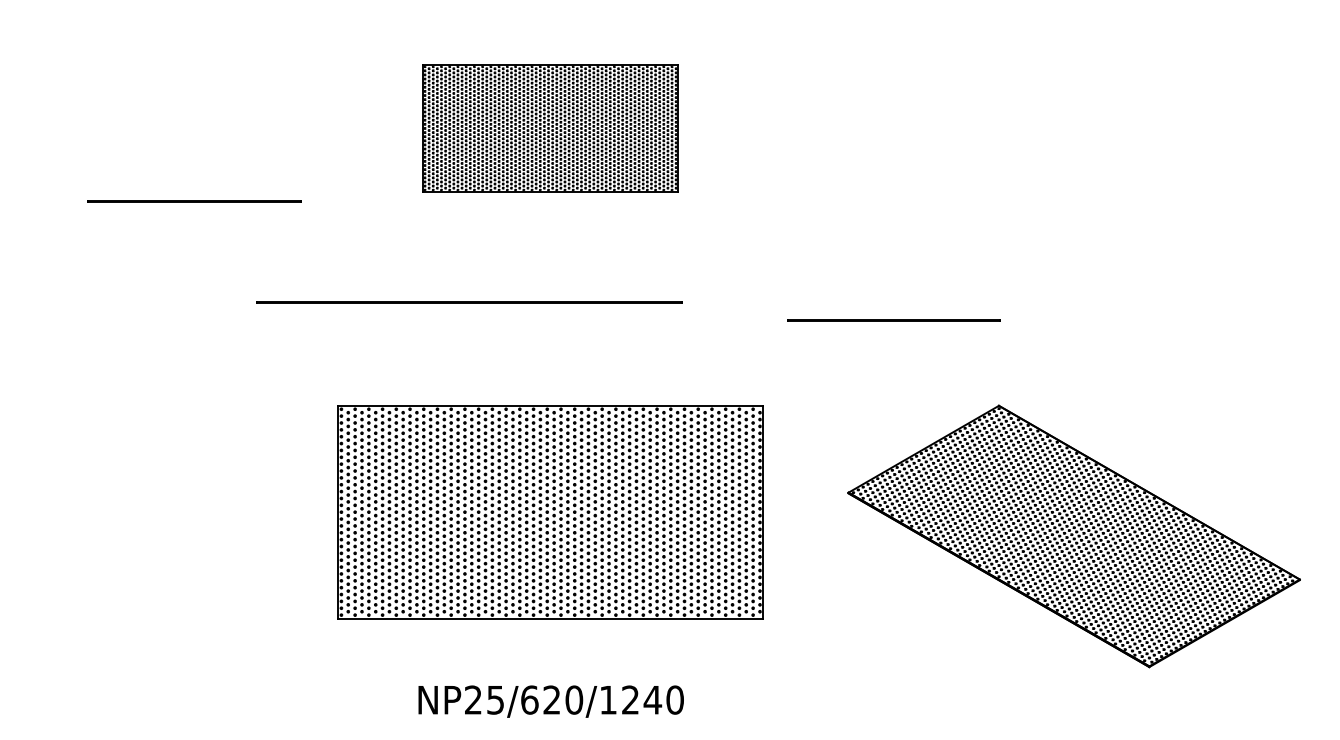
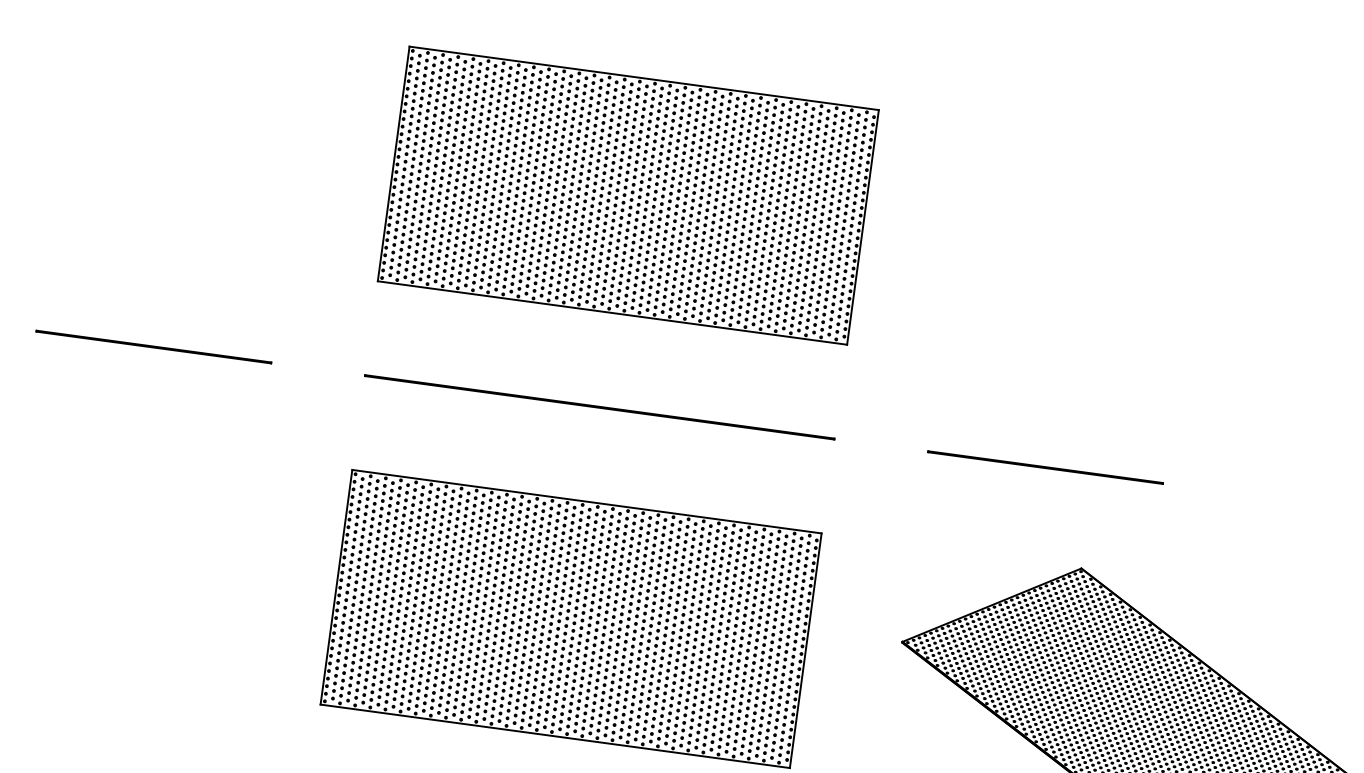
part: (550, 128) -> (628, 195), size x1.67
line: (194, 201) -> (153, 347), moved
line: (469, 302) -> (599, 407), moved
line: (893, 320) -> (1045, 467), moved

